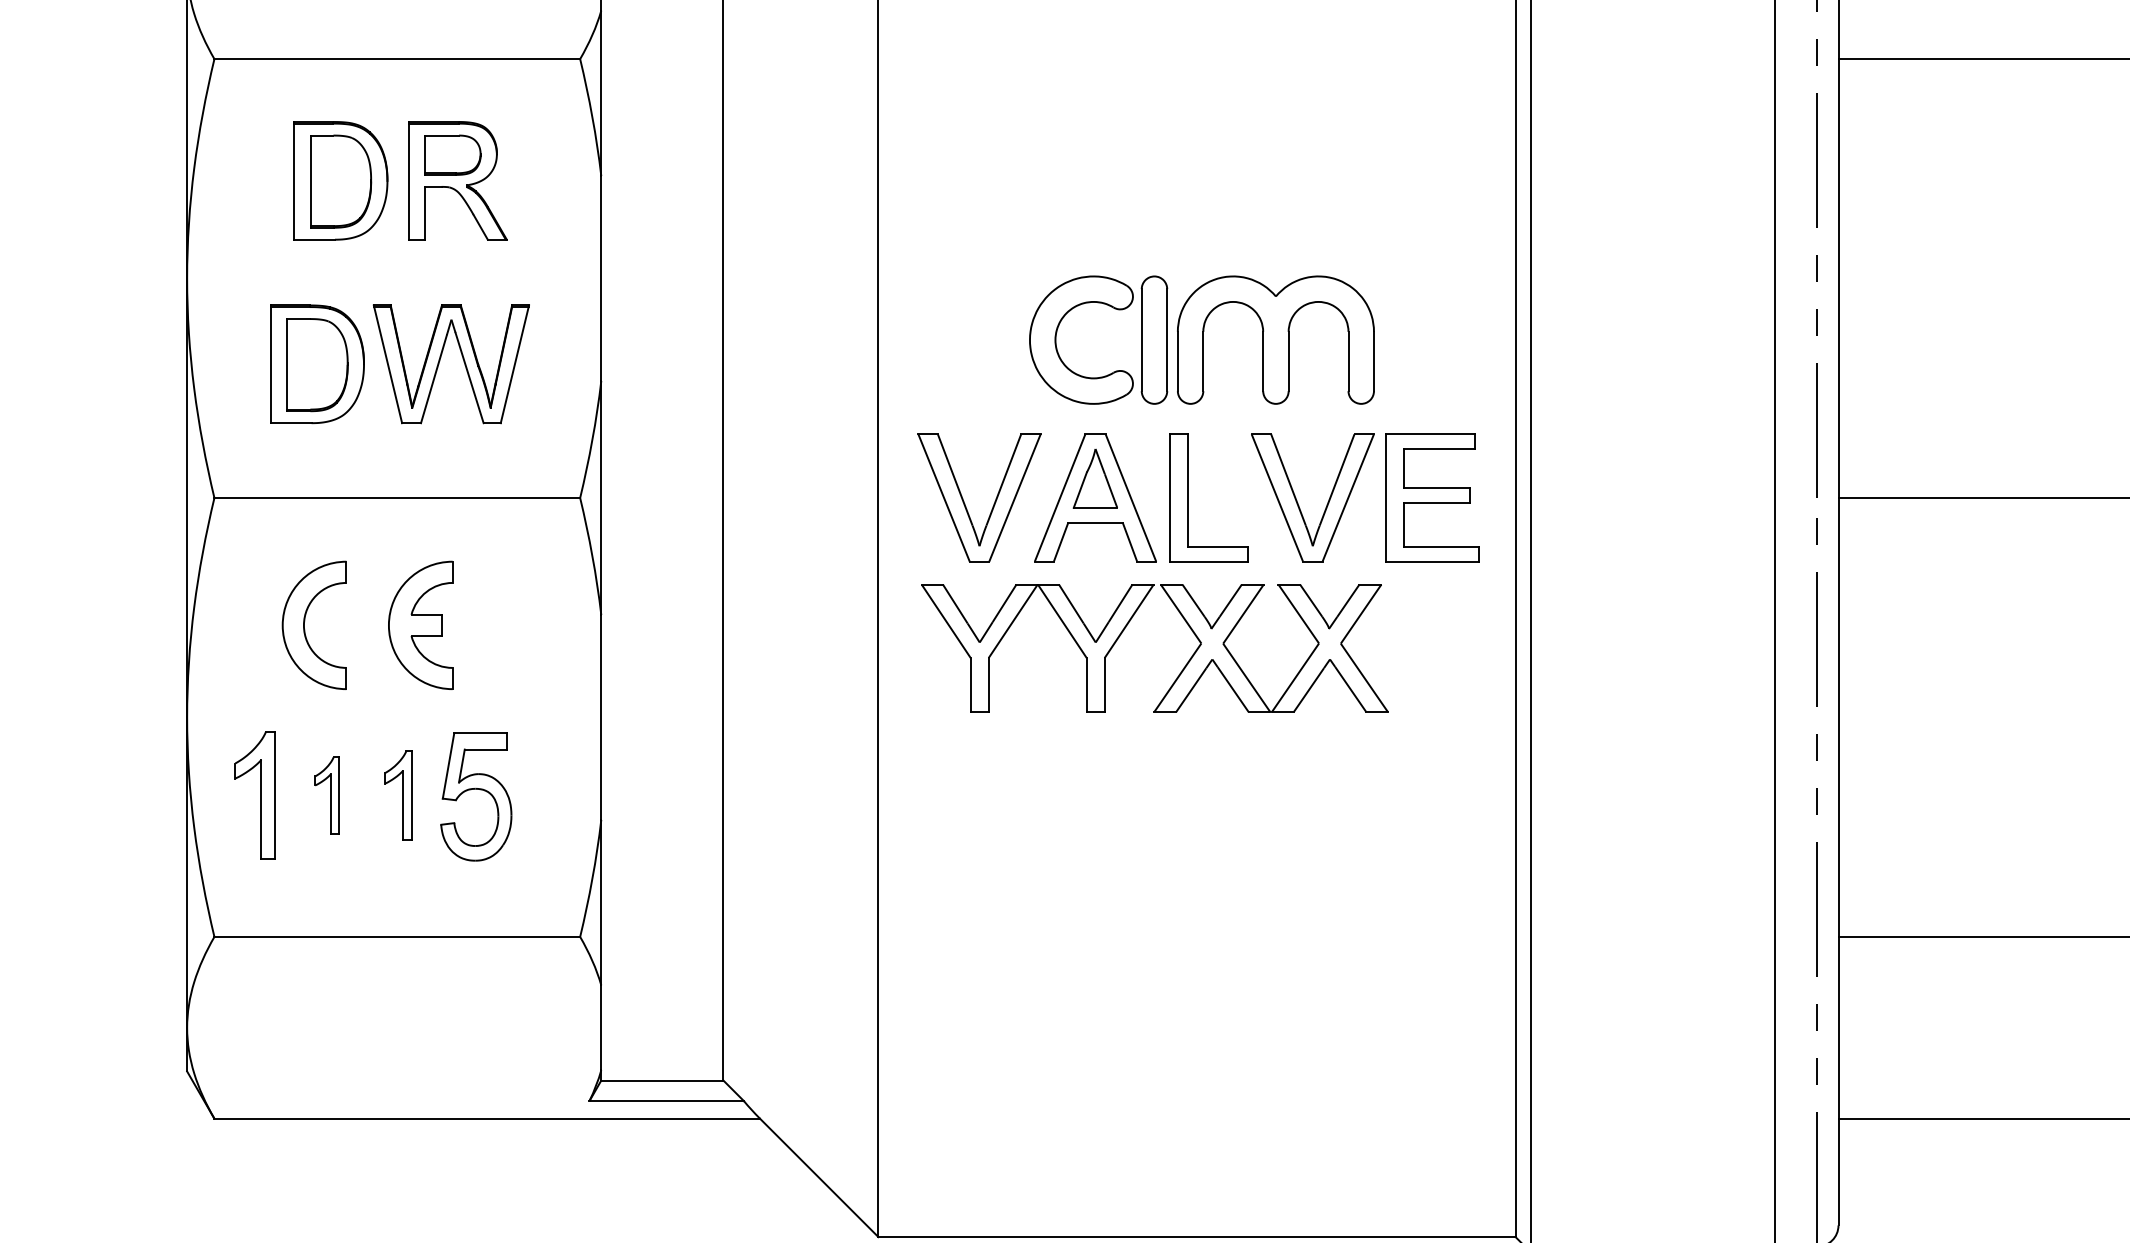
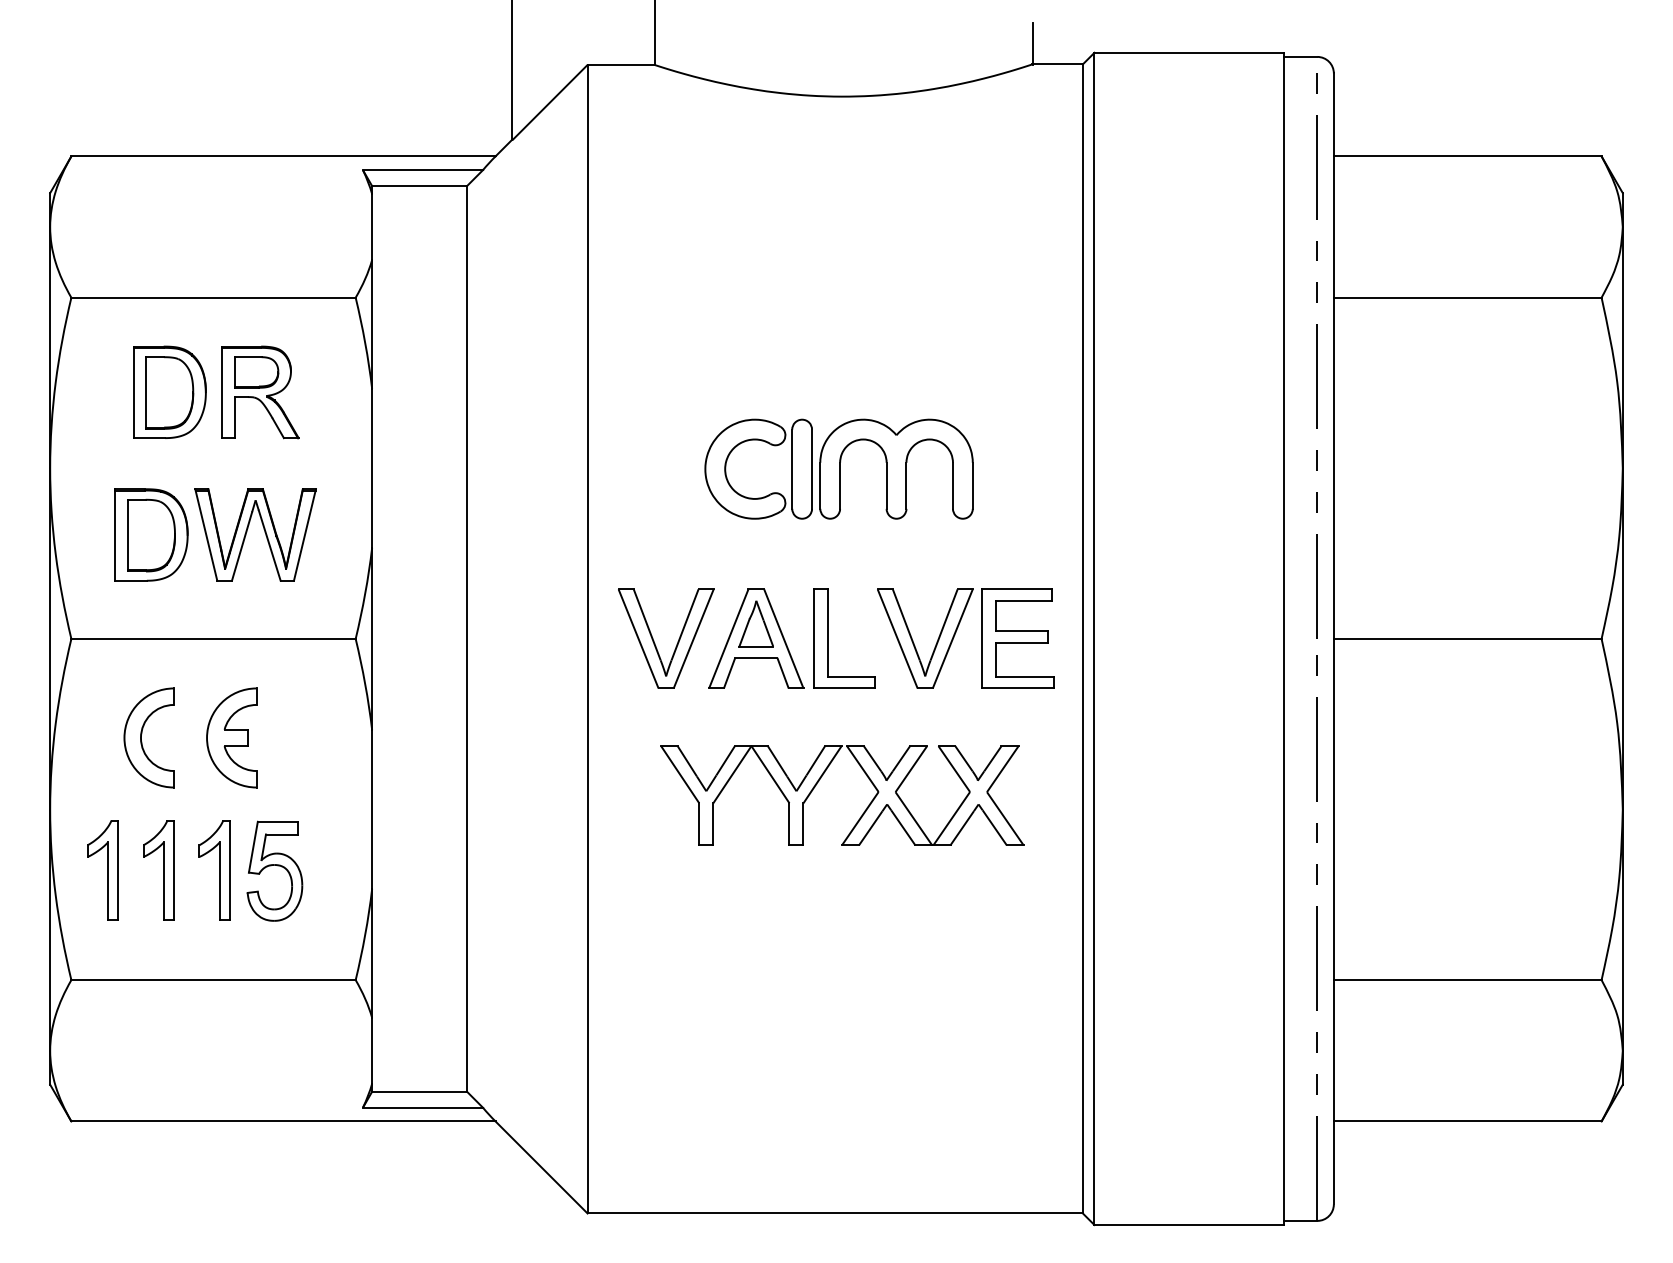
part: (1201, 339) -> (838, 468), moved
part: (1183, 667) -> (864, 810), moved
part: (326, 795) -> (158, 870), size x1.67
part: (398, 795) -> (214, 870), size x1.43

